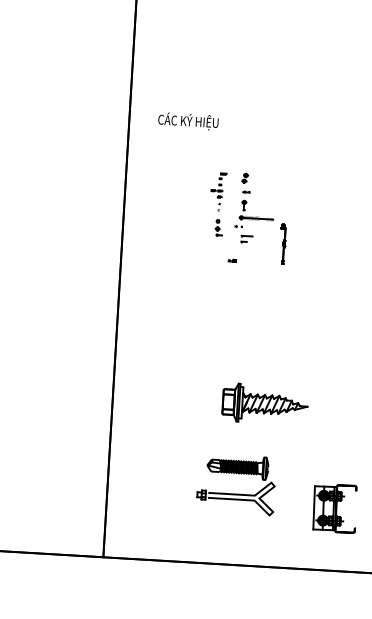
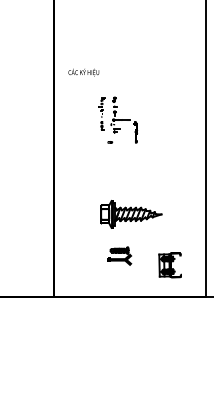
part: (265, 402) -> (131, 213), size x1.4
part: (236, 483) -> (119, 255), size x0.6

